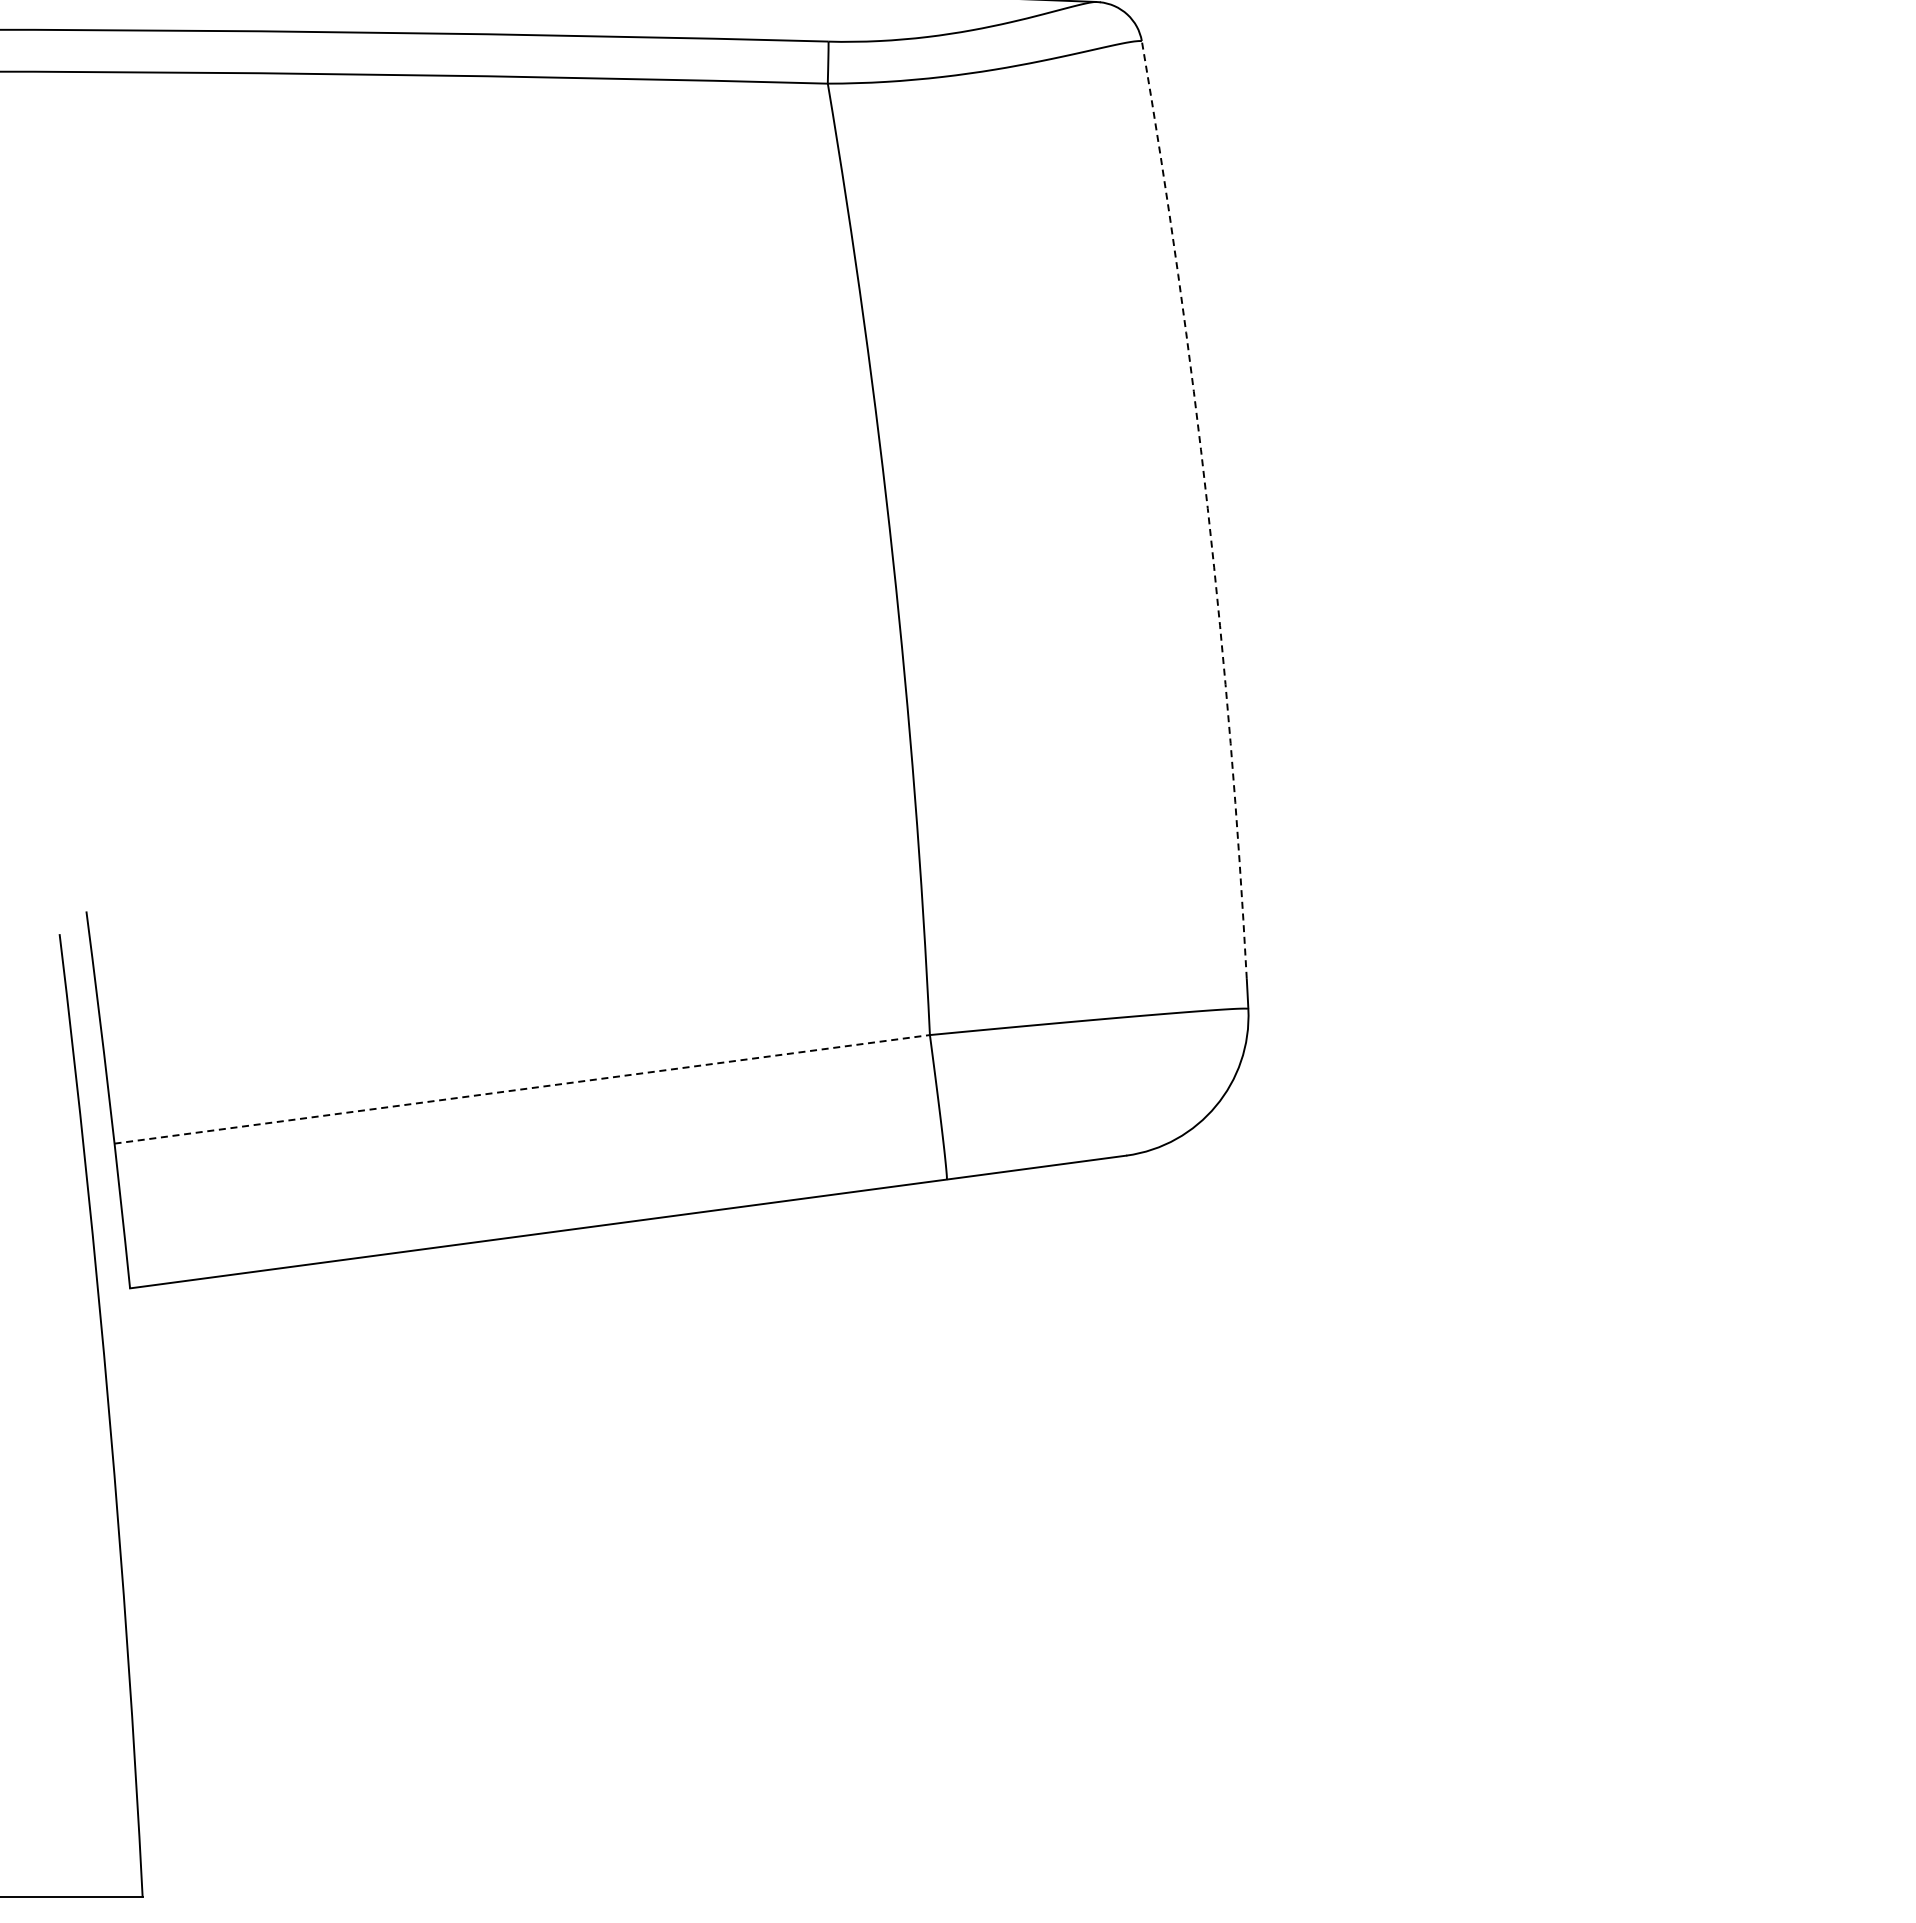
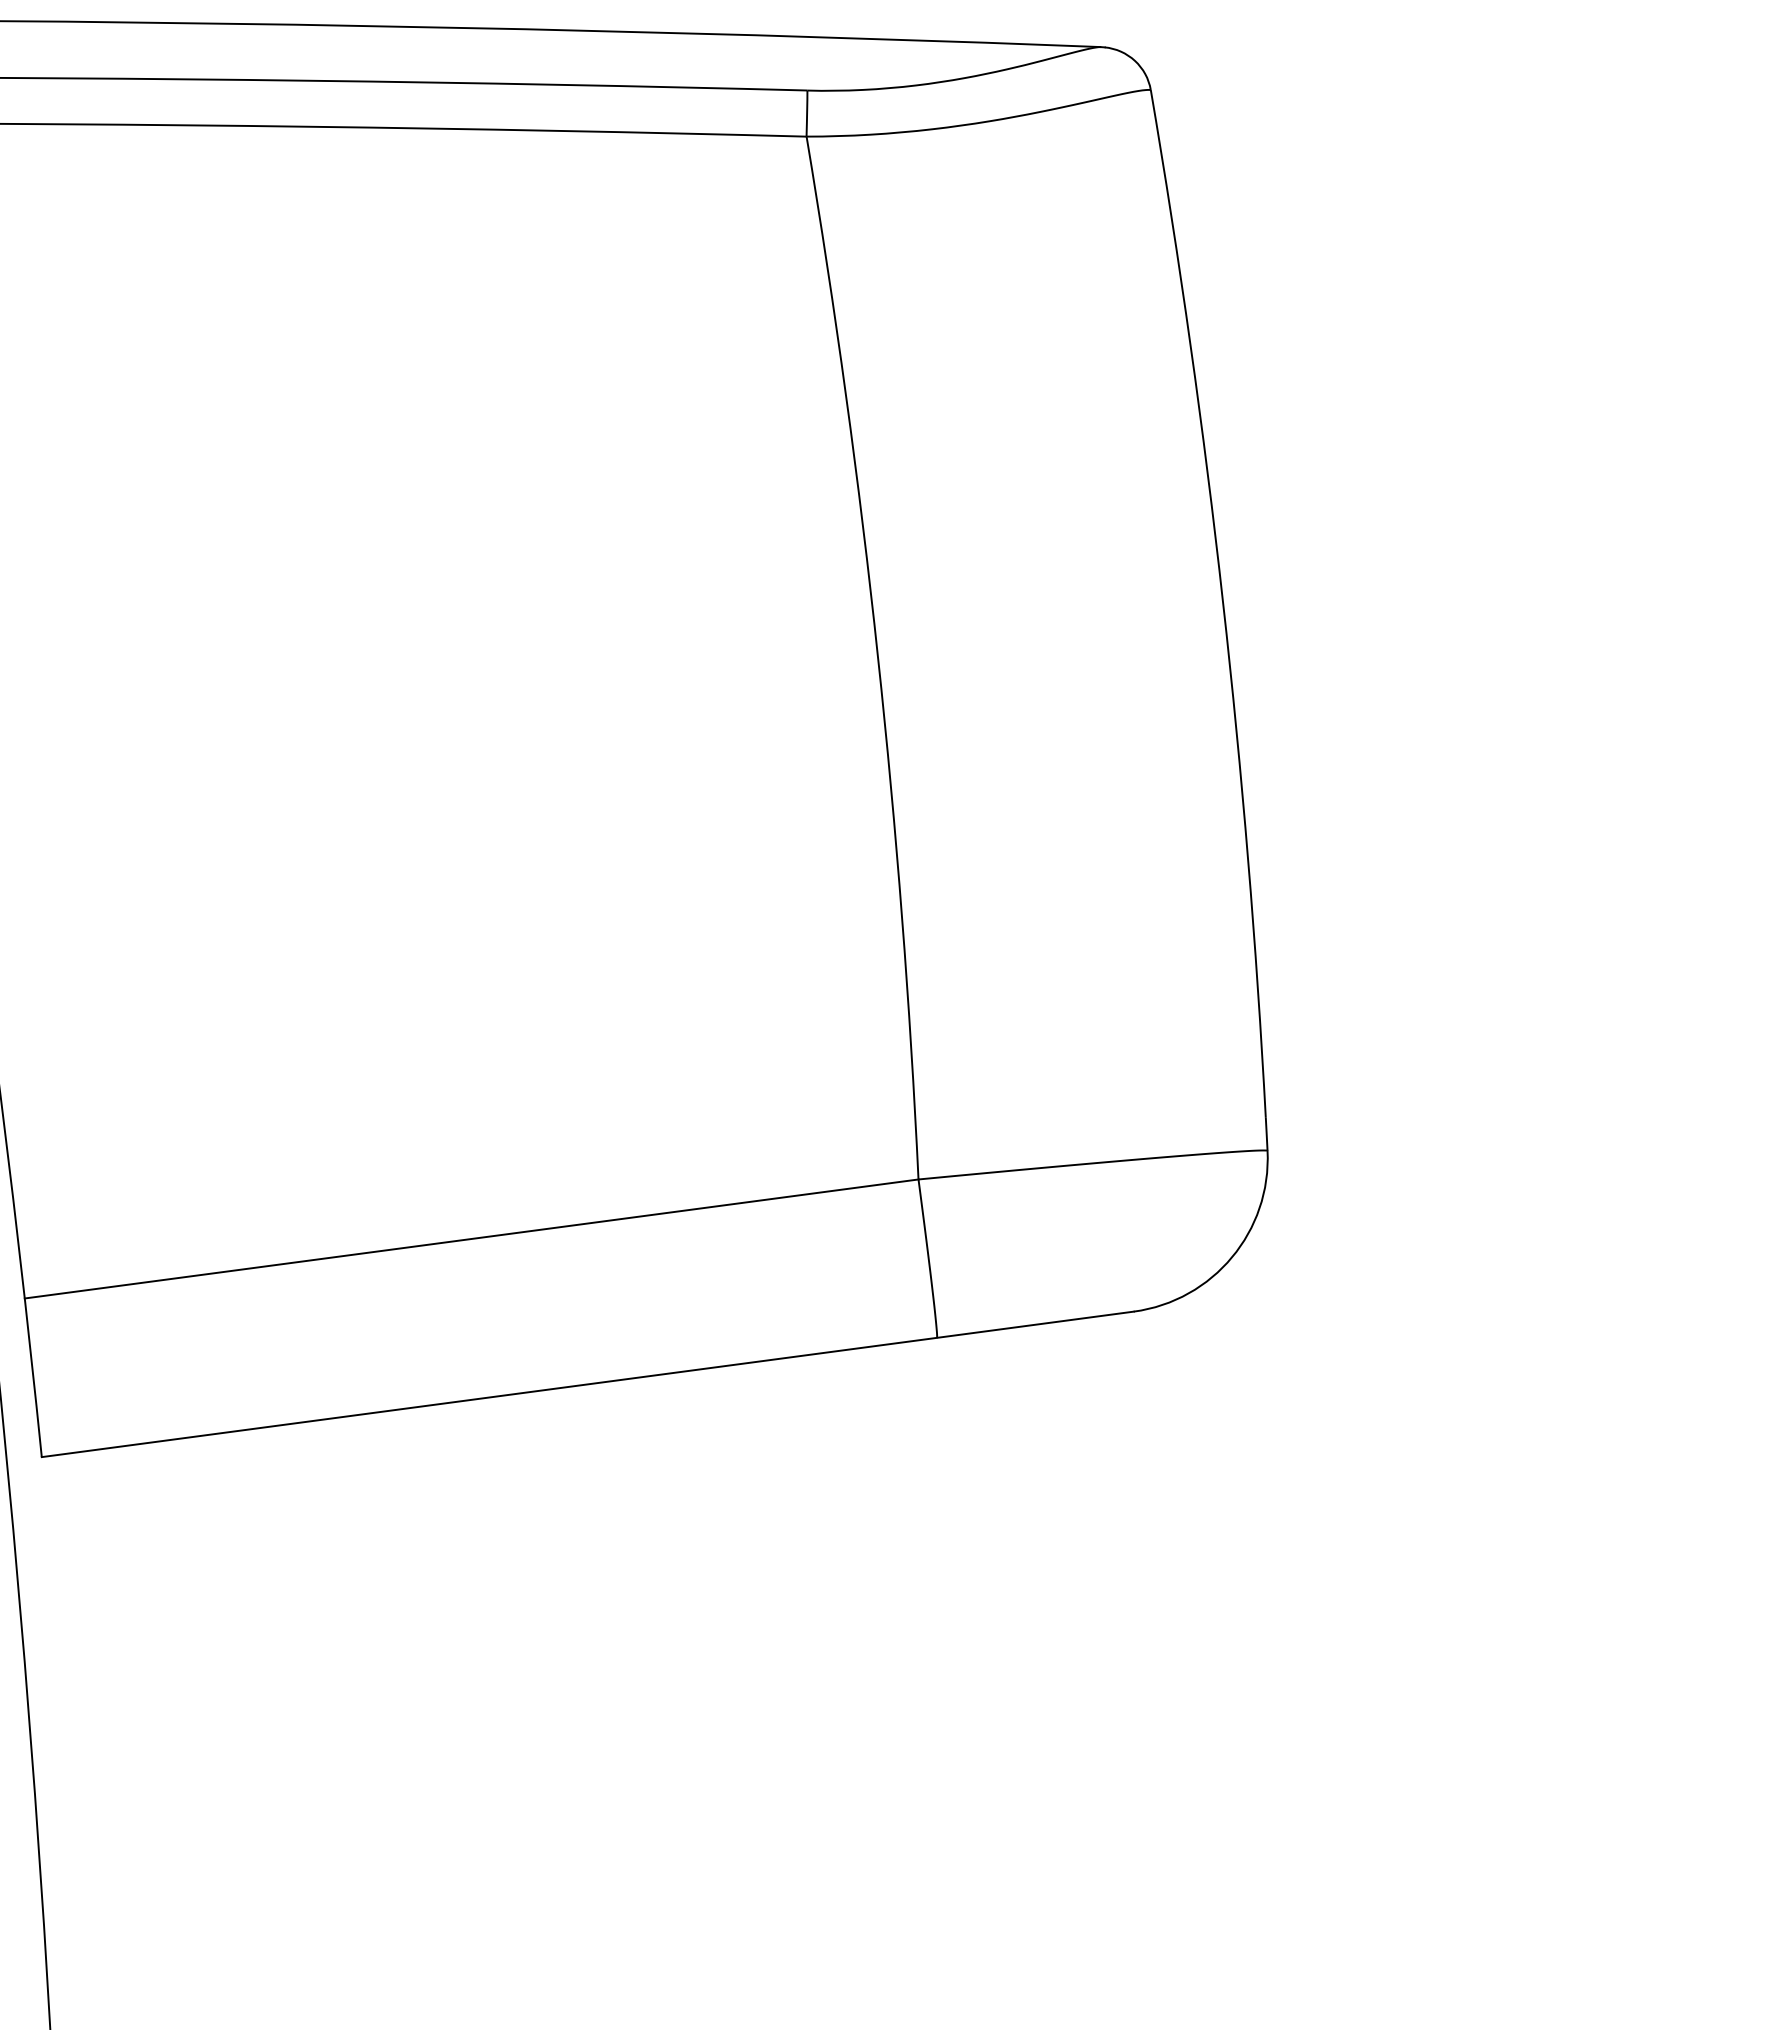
arc: (1207, 508) -> (1222, 602), dashed -> solid
line: (522, 1089) -> (471, 1239), dashed -> solid

